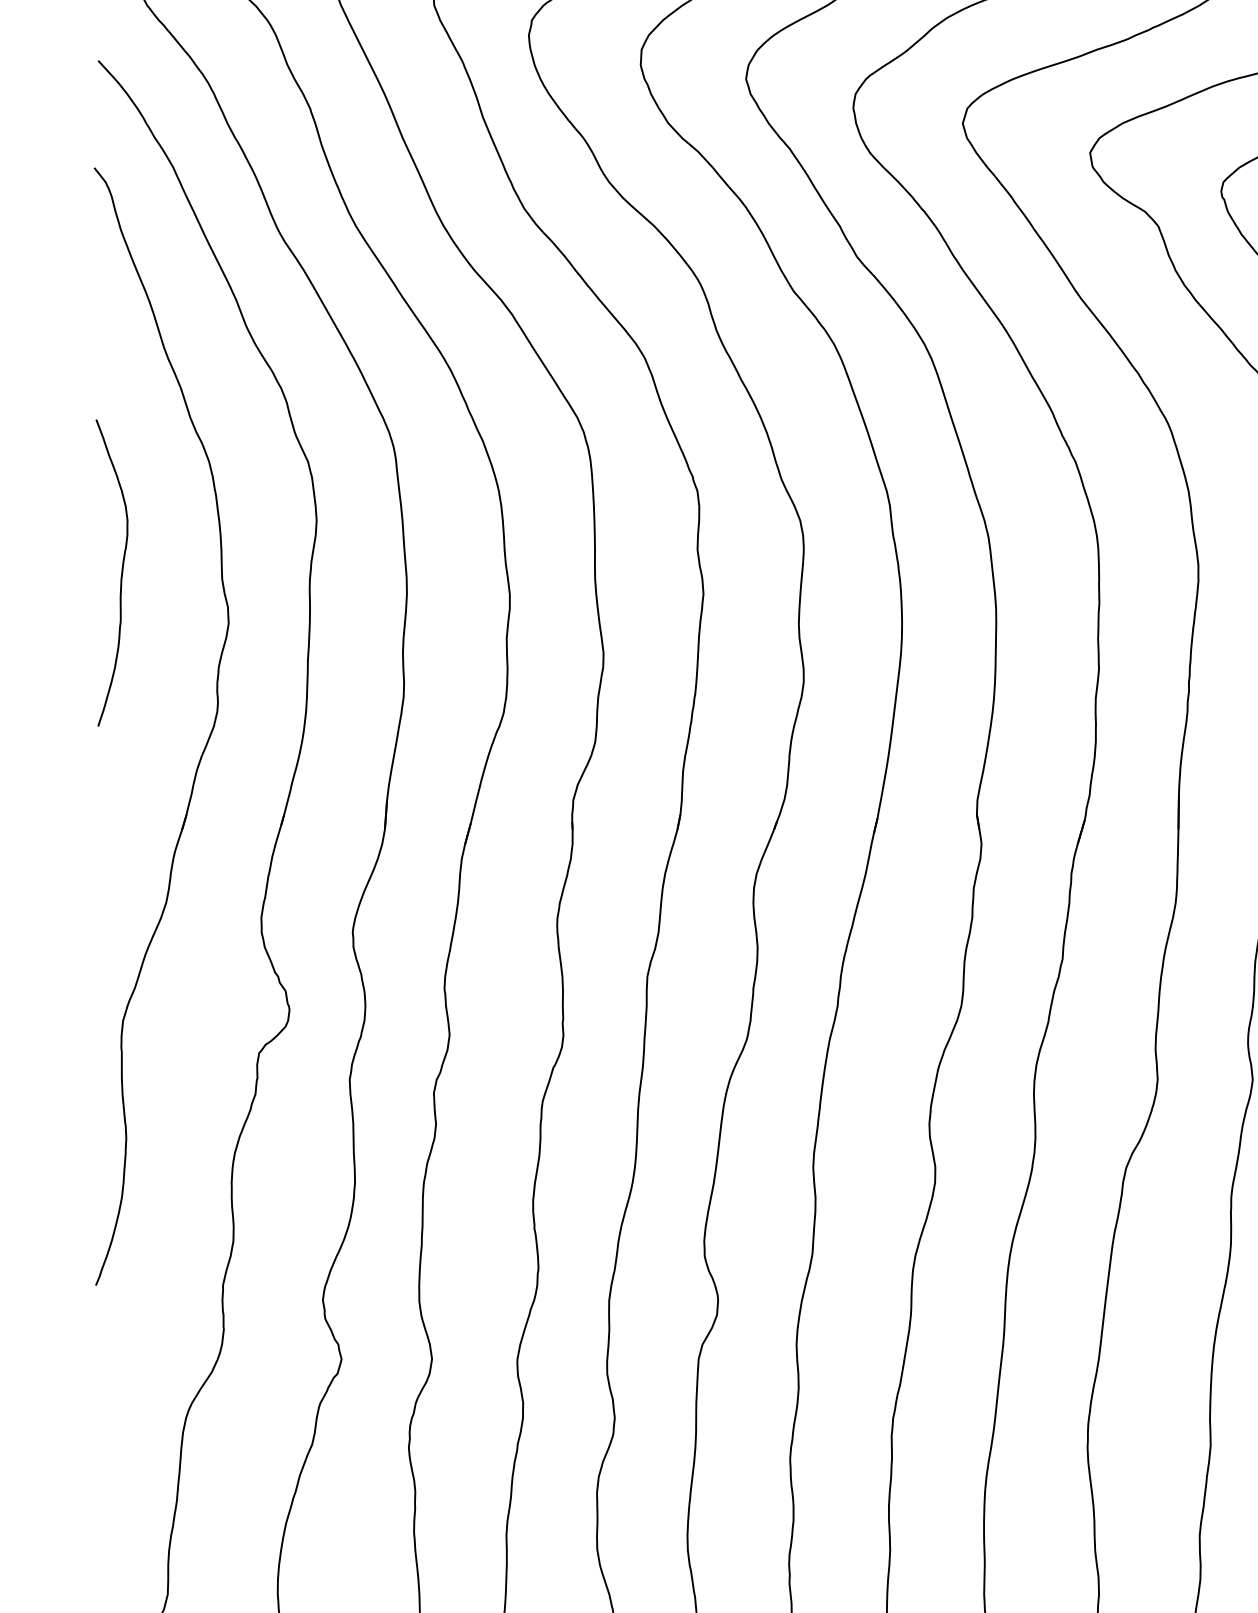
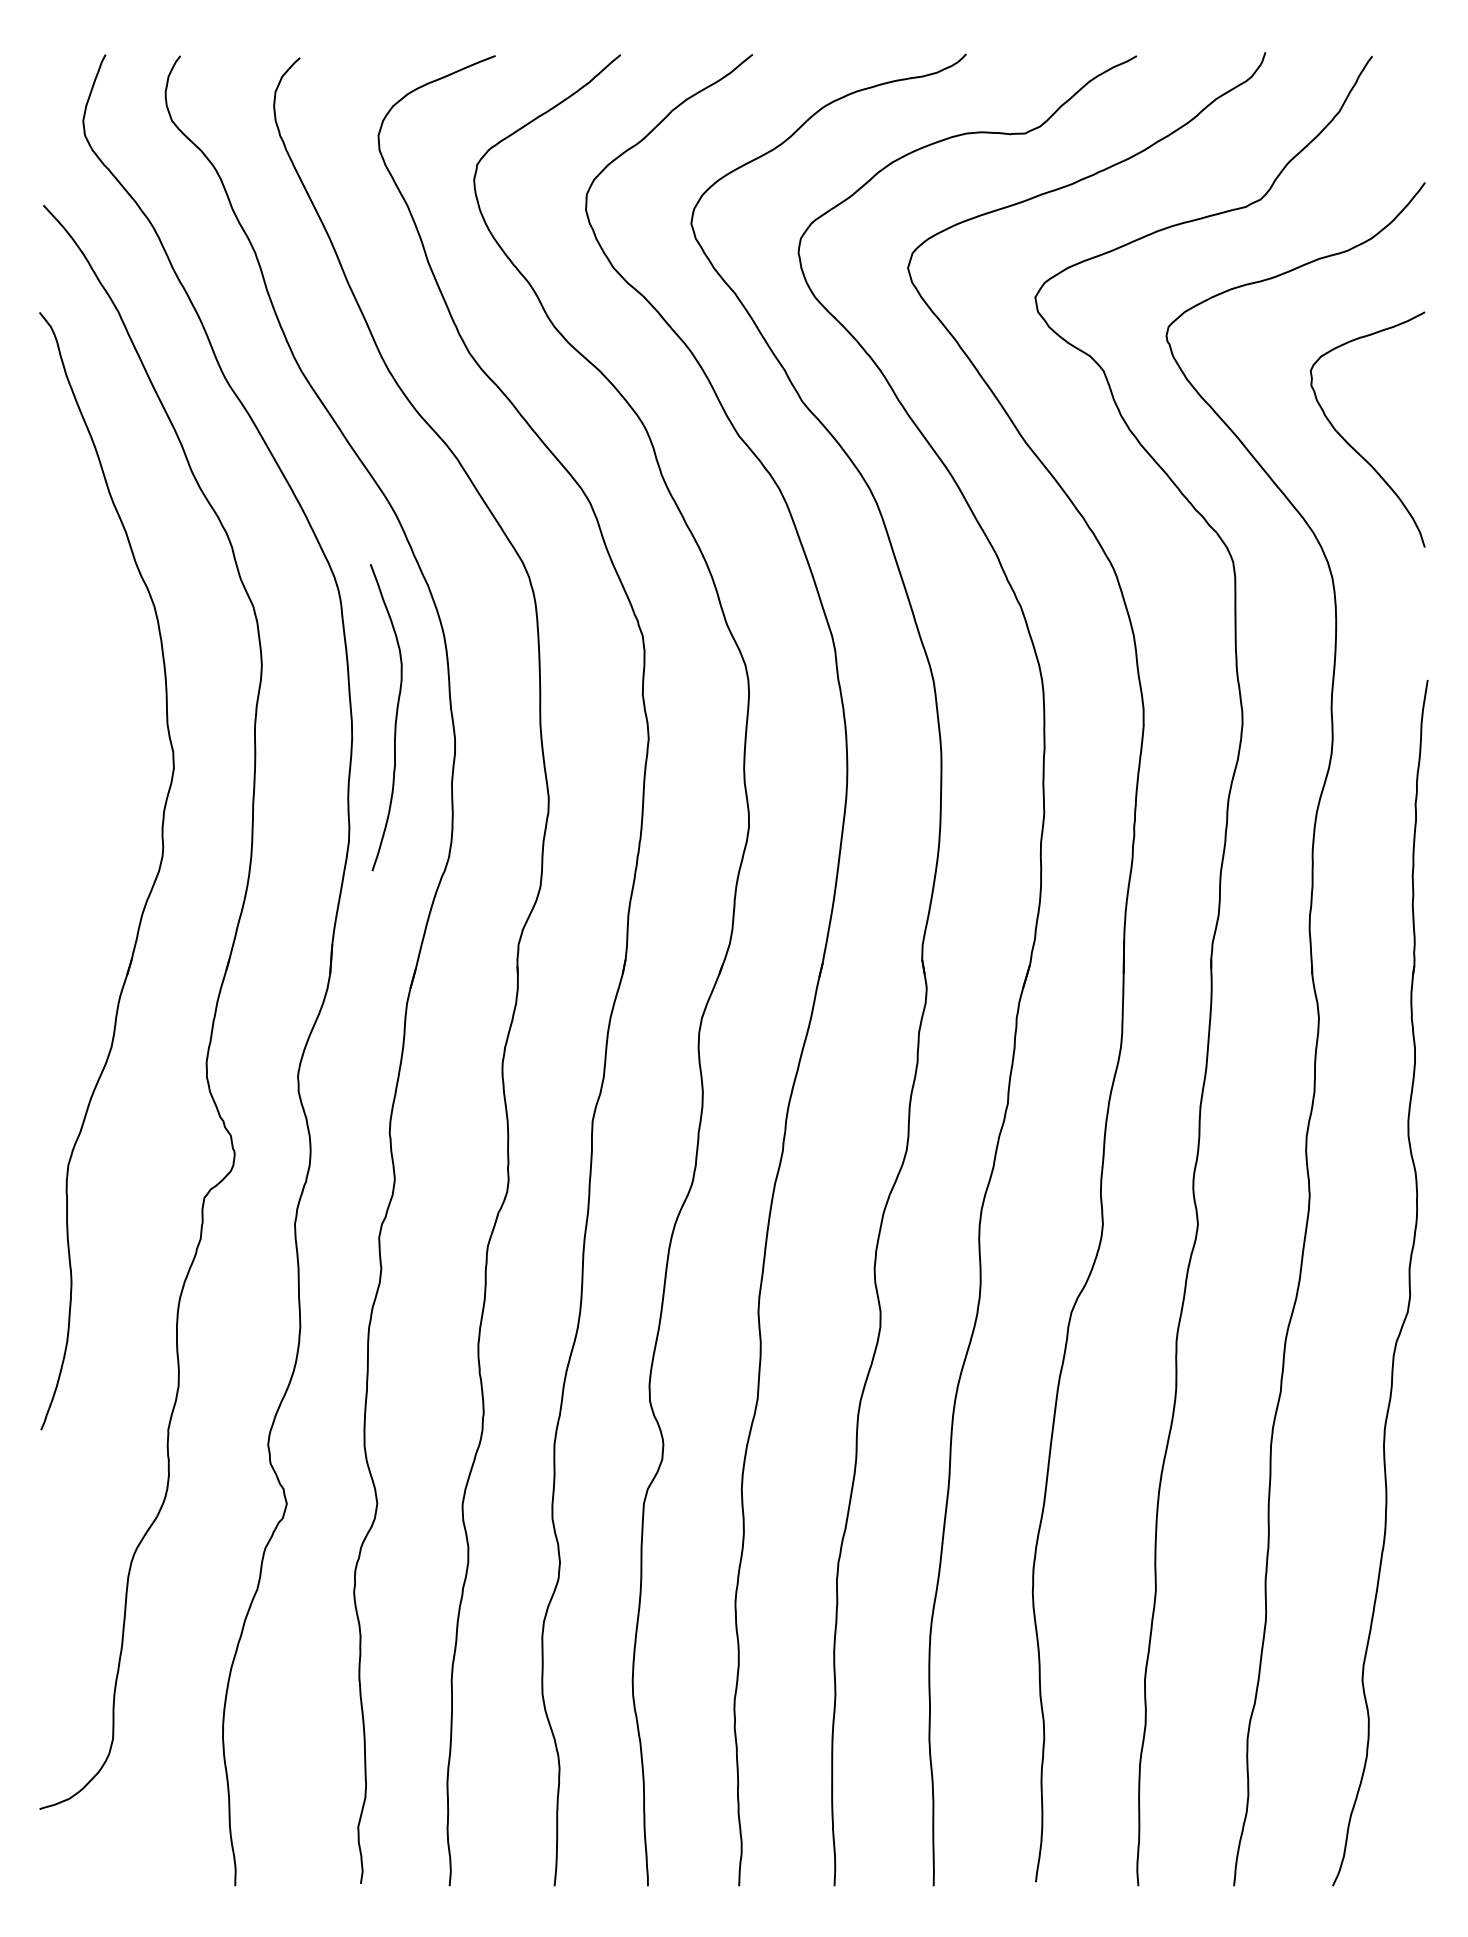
curve: (121, 572) -> (395, 717), moved

